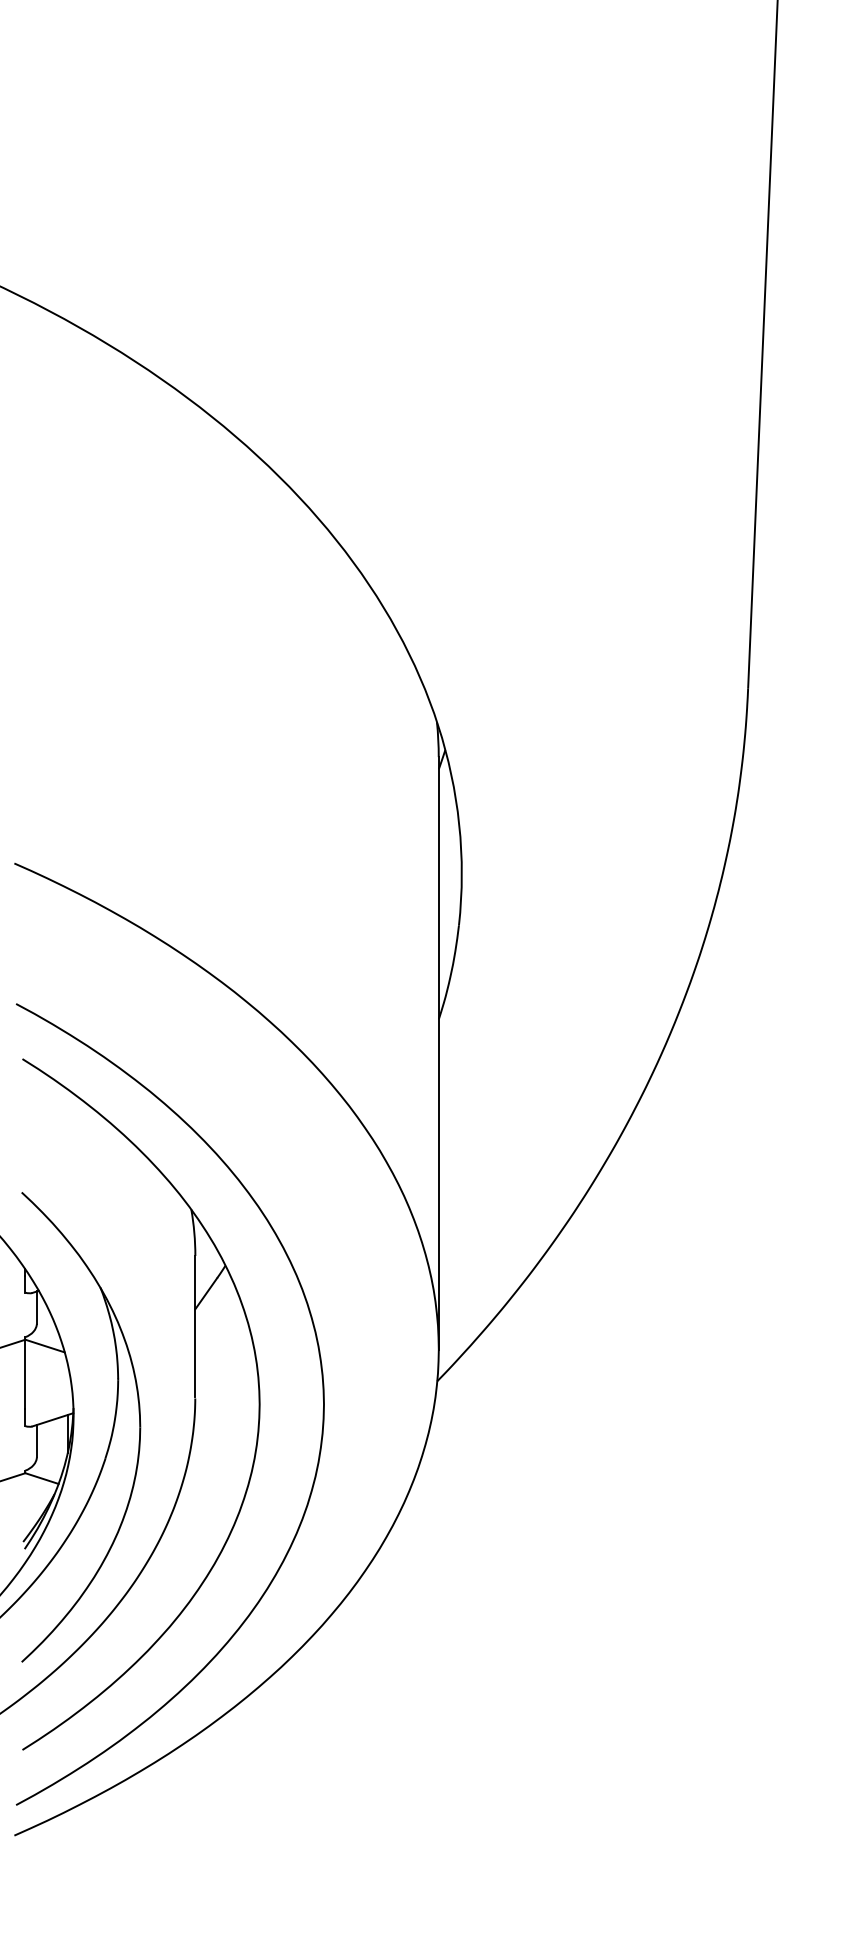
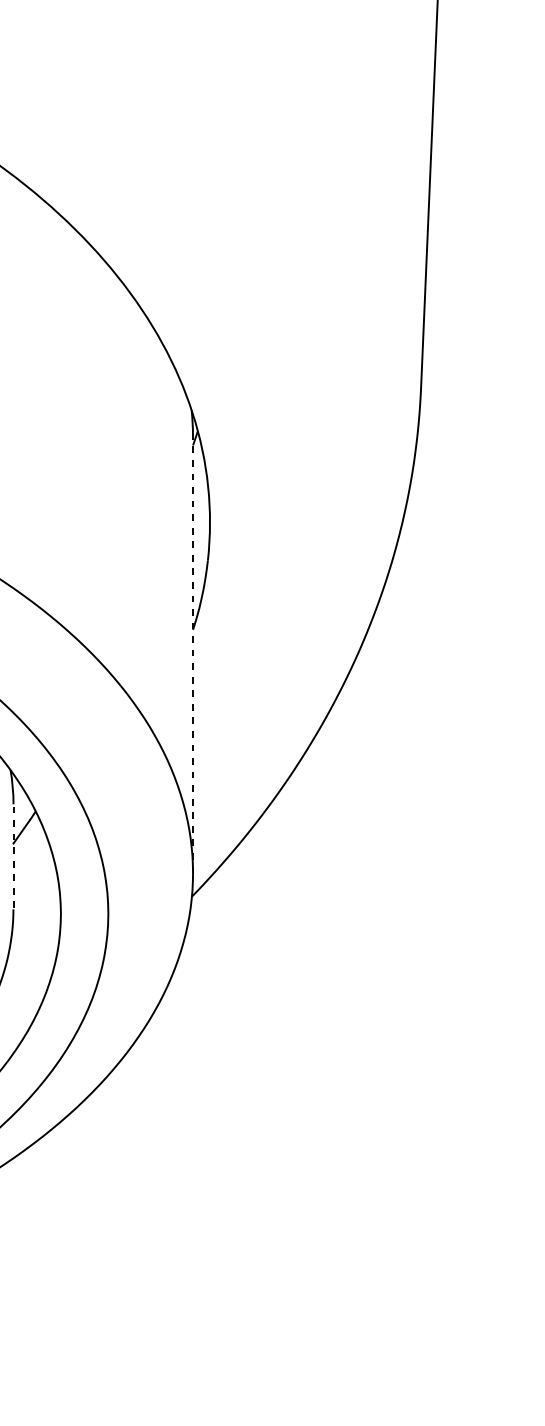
line: (438, 1052) -> (192, 654), solid -> dashed
line: (195, 1325) -> (13, 855), solid -> dashed

